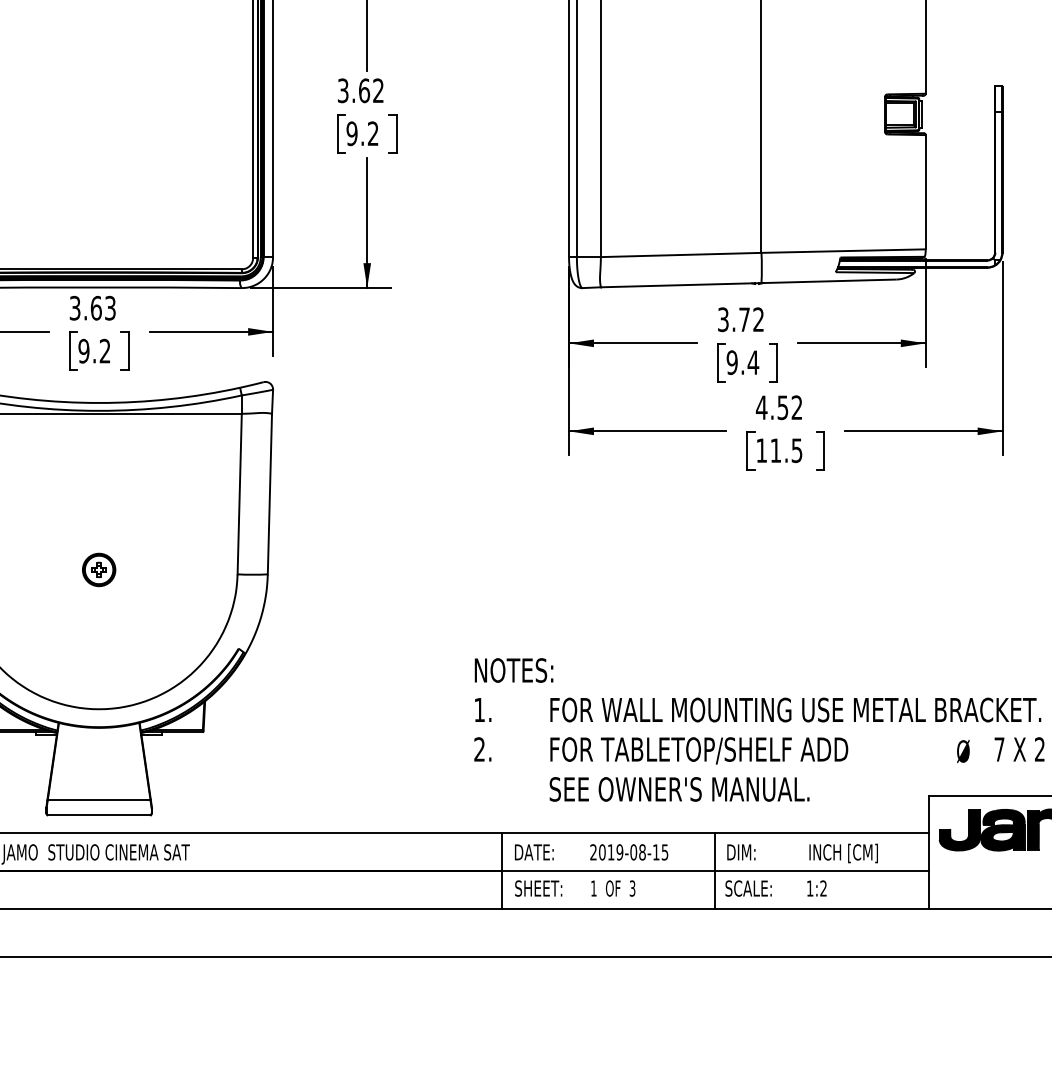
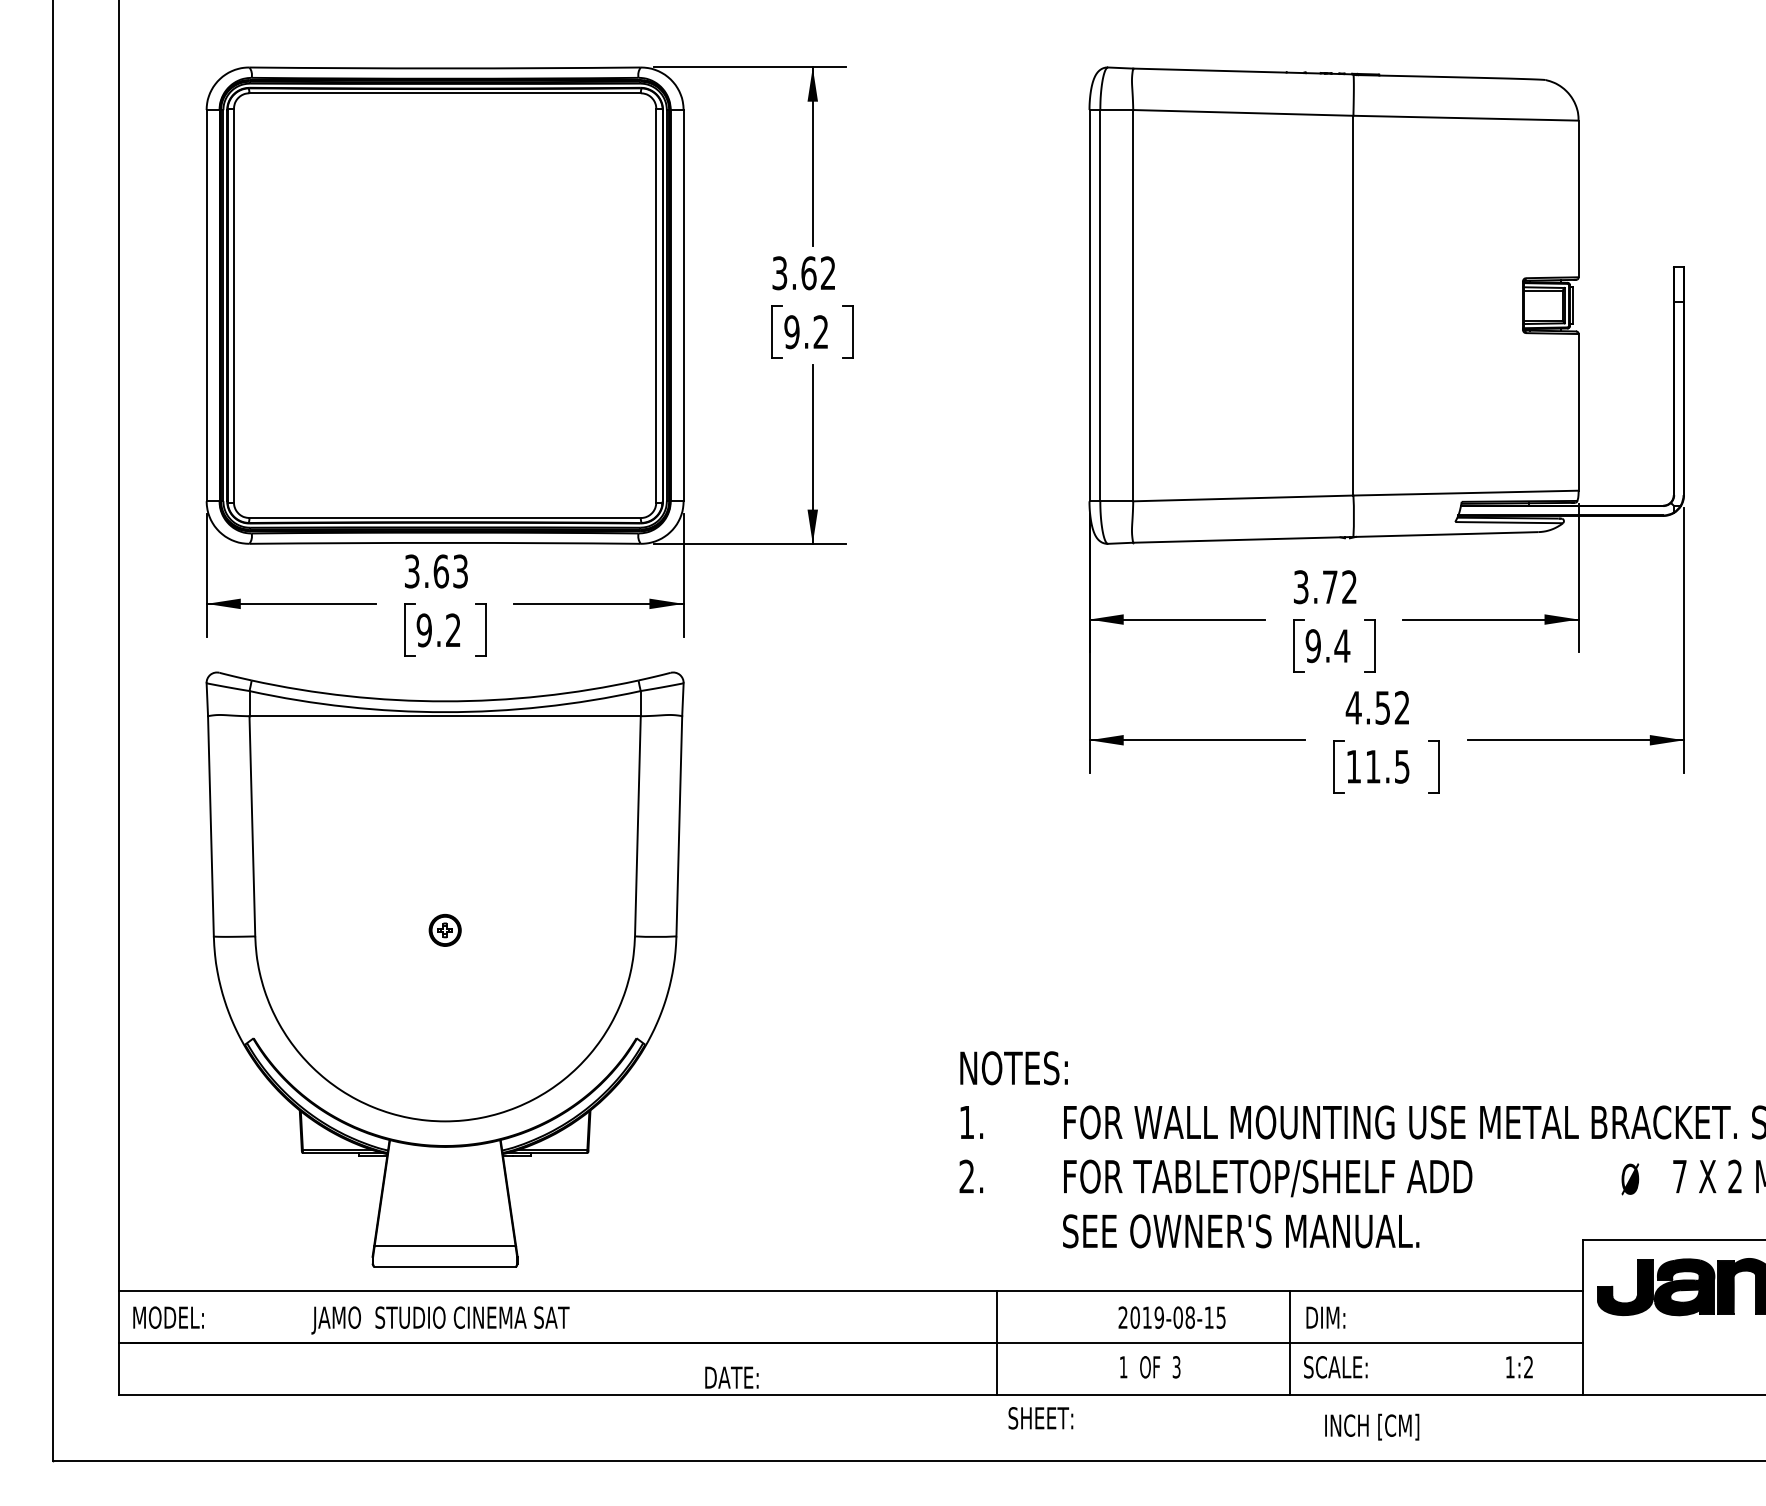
part: (99, 570) -> (445, 930), size x0.7
text: (534, 852) -> (731, 1377), moved
text: (843, 852) -> (1372, 1426), moved
text: (538, 888) -> (1040, 1418), moved
text: (816, 888) -> (1519, 1367), moved

